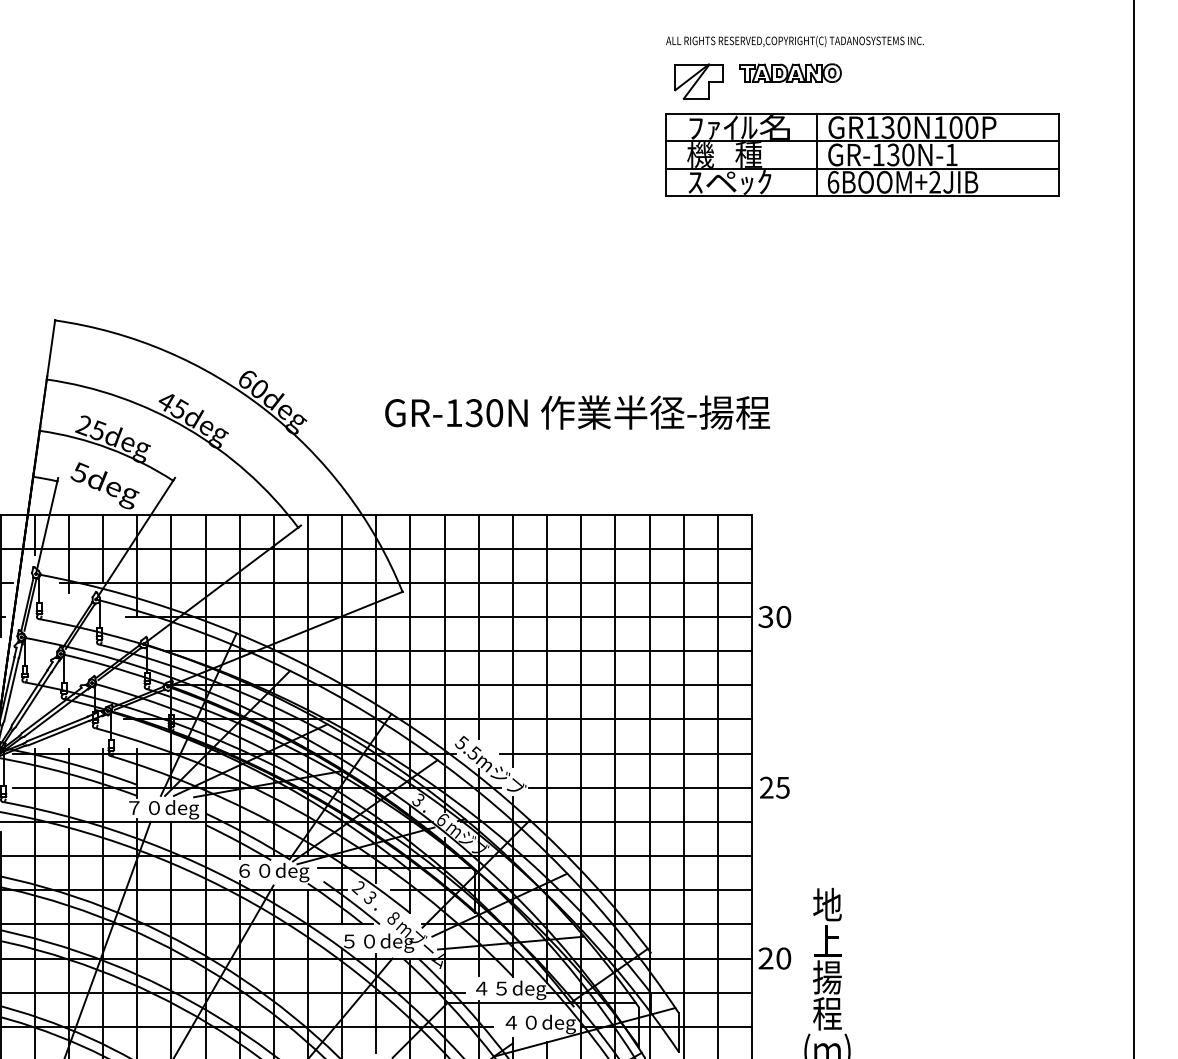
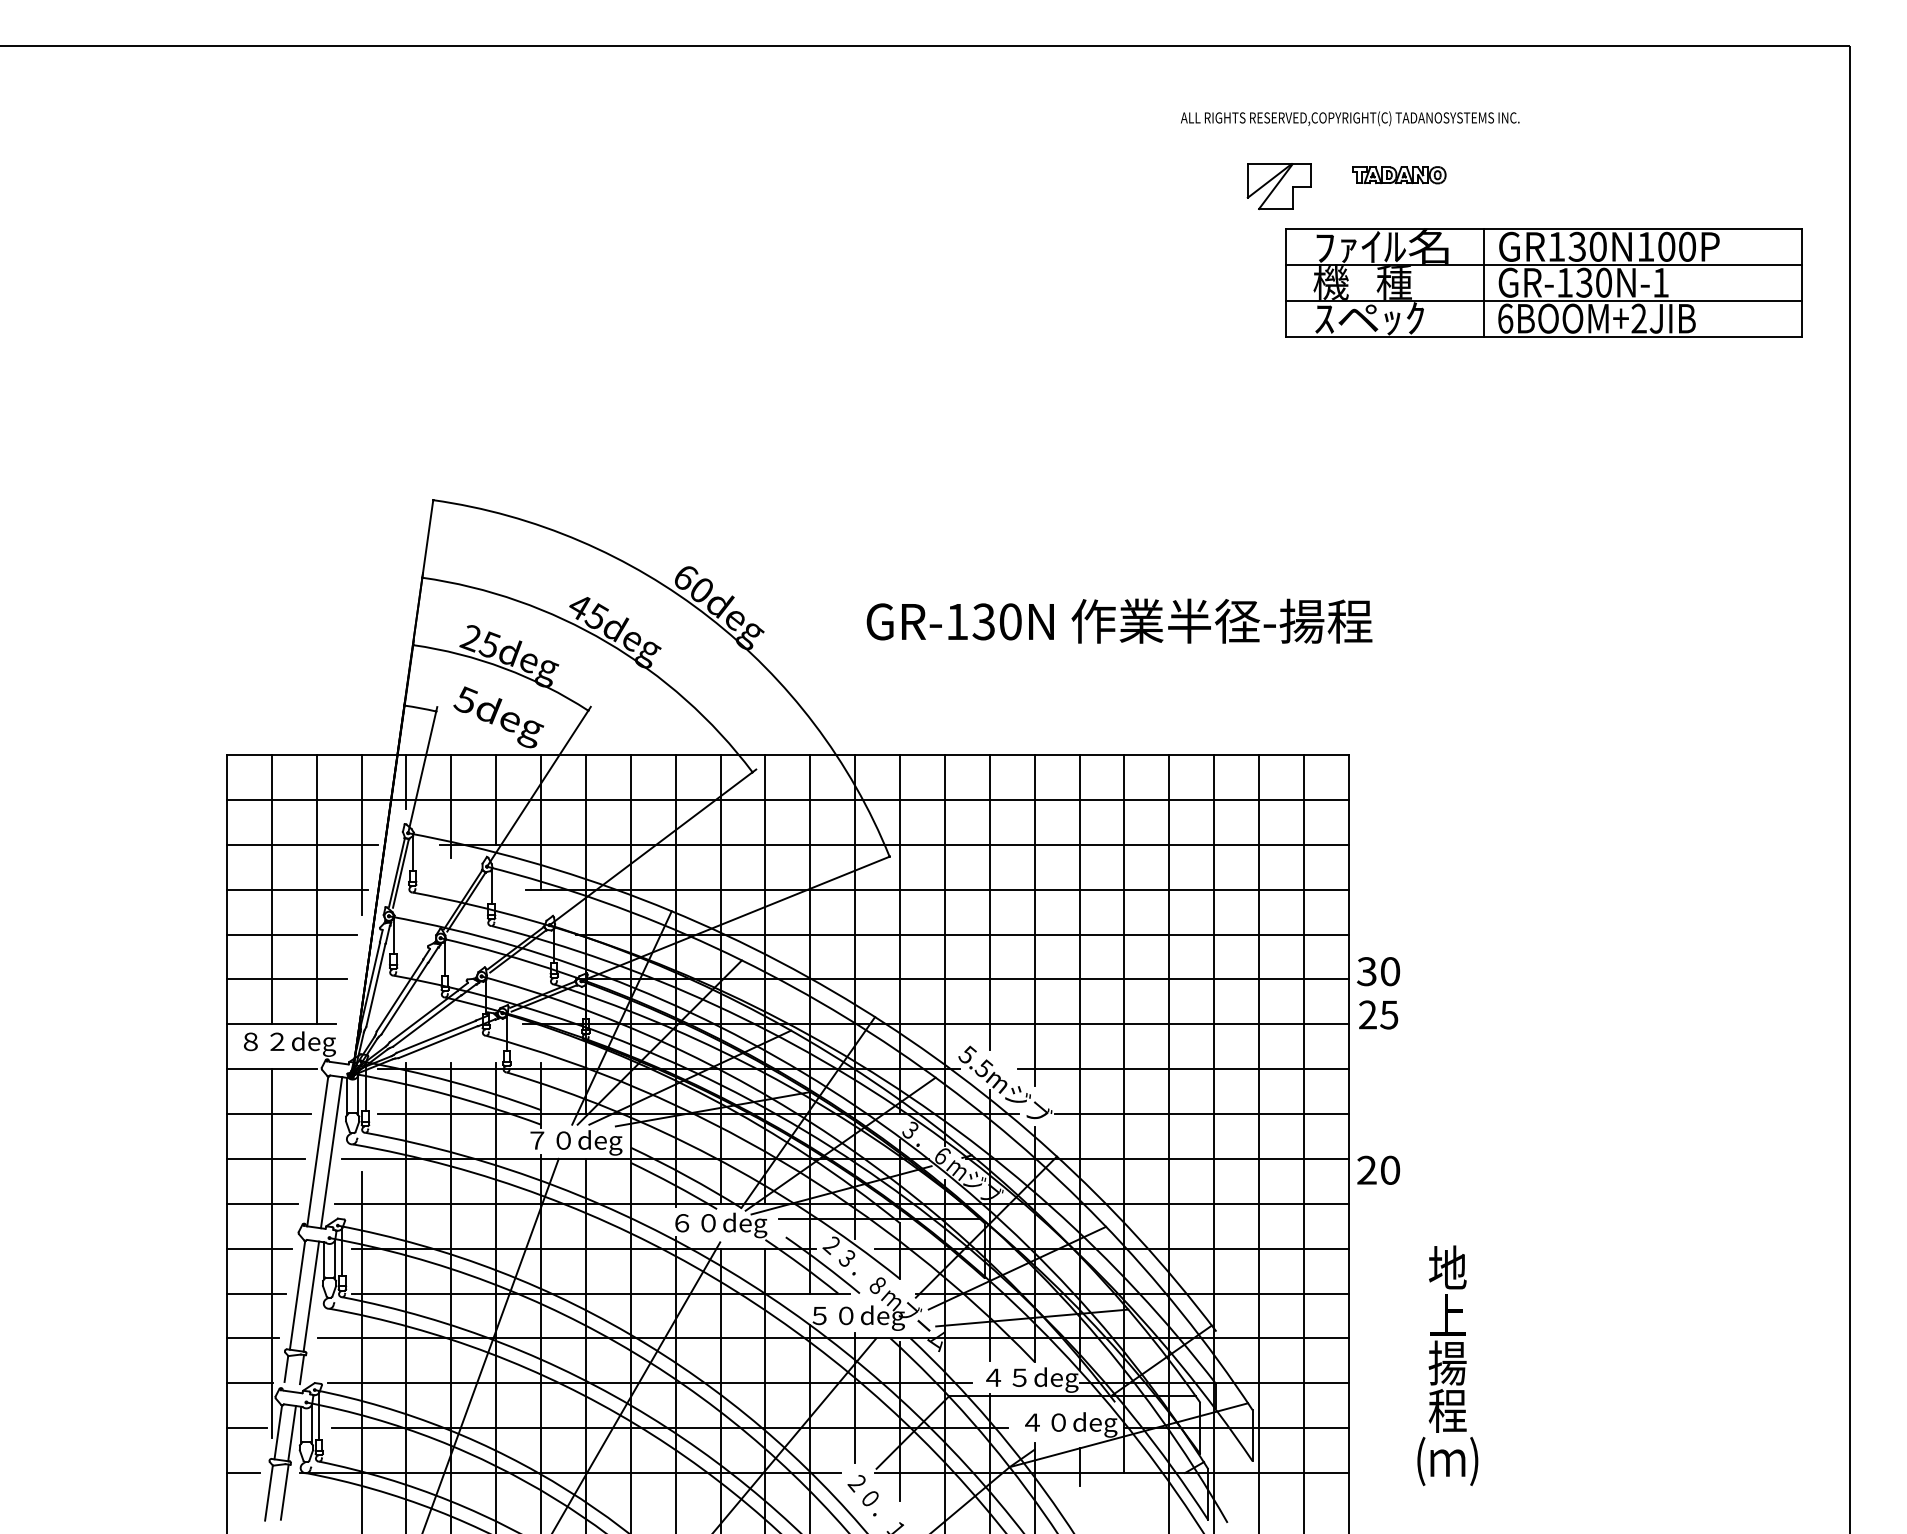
text: (795, 41) -> (1350, 118), moved
part: (790, 72) -> (1399, 174), size x0.7
part: (862, 154) -> (1543, 282), moved
text: (774, 616) -> (1378, 971), moved
text: (774, 787) -> (1378, 1014), moved
text: (774, 957) -> (1378, 1169), moved

